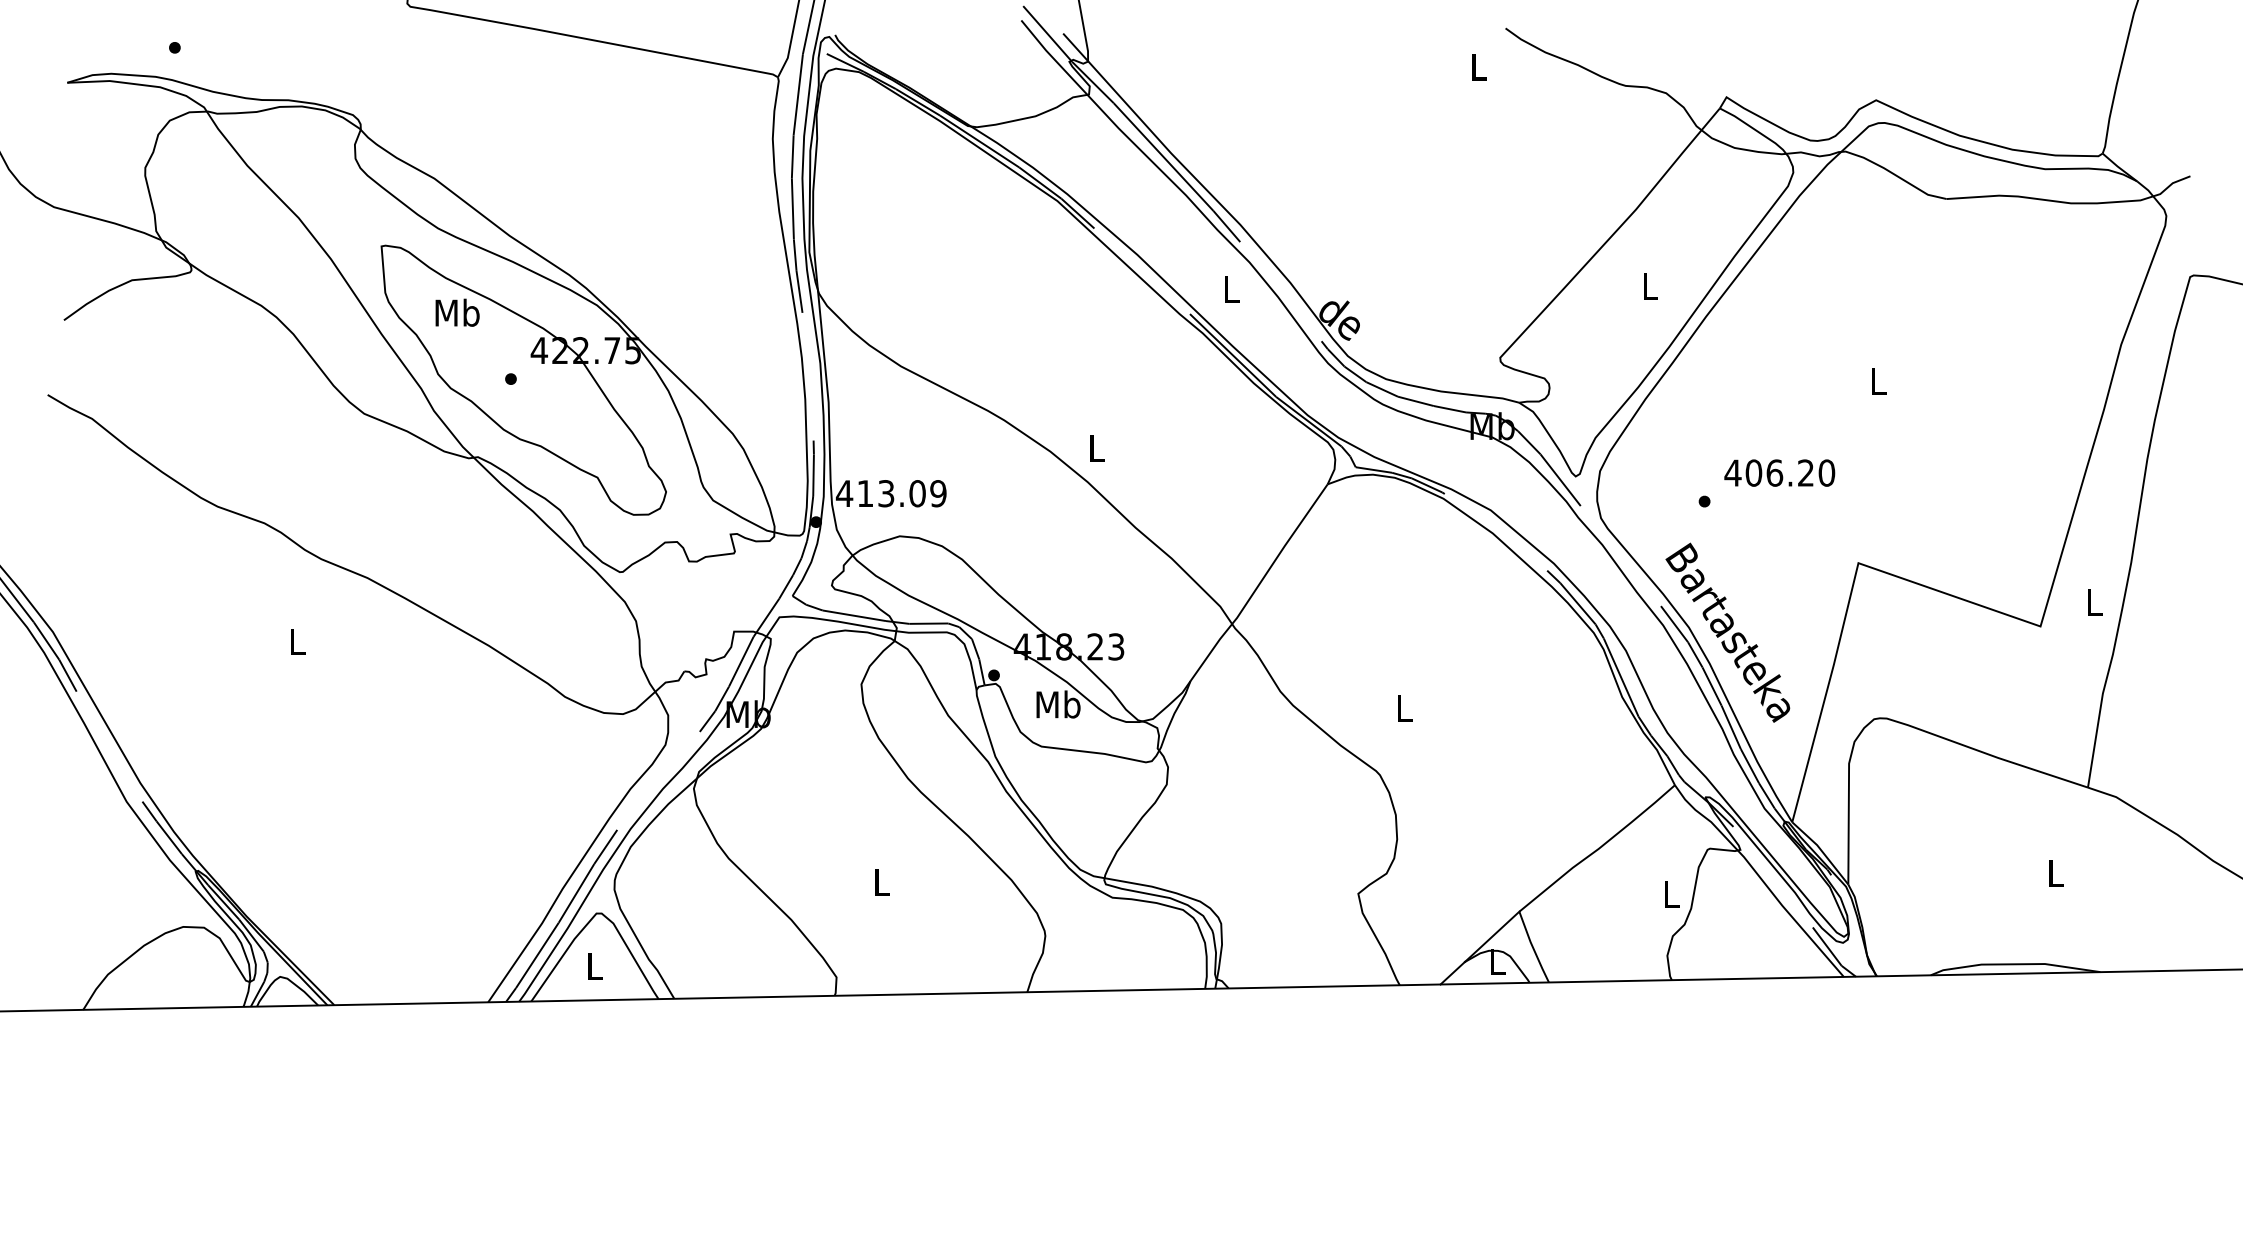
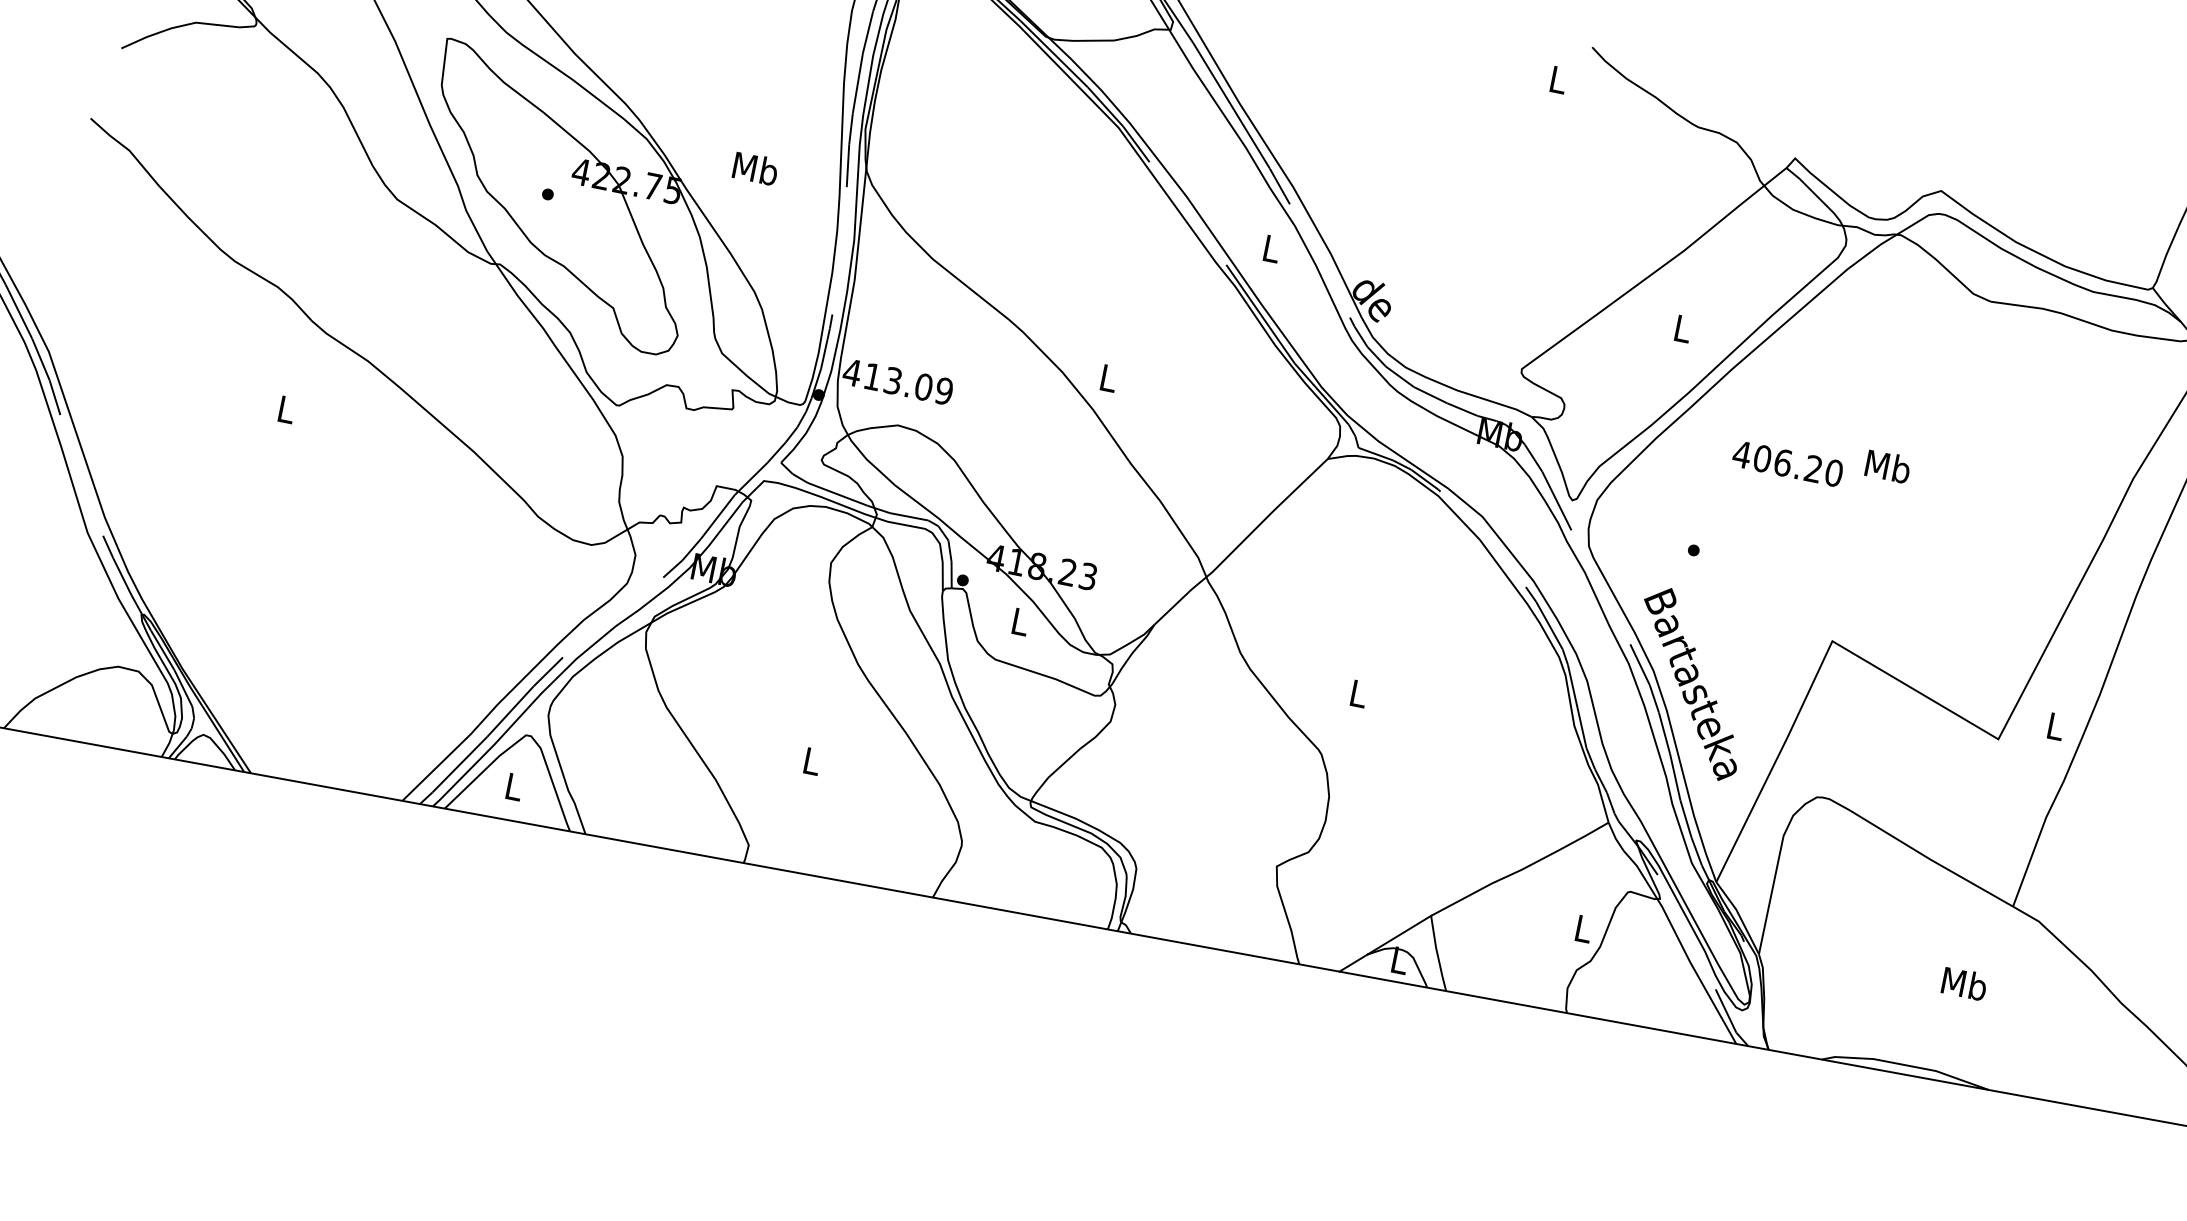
text: (457, 312) -> (755, 168), moved
text: (1878, 380) -> (1888, 466), L -> Mb
text: (1779, 472) -> (1787, 463), moved
text: (1058, 704) -> (1020, 621), Mb -> L
text: (2055, 872) -> (1964, 983), L -> Mb

